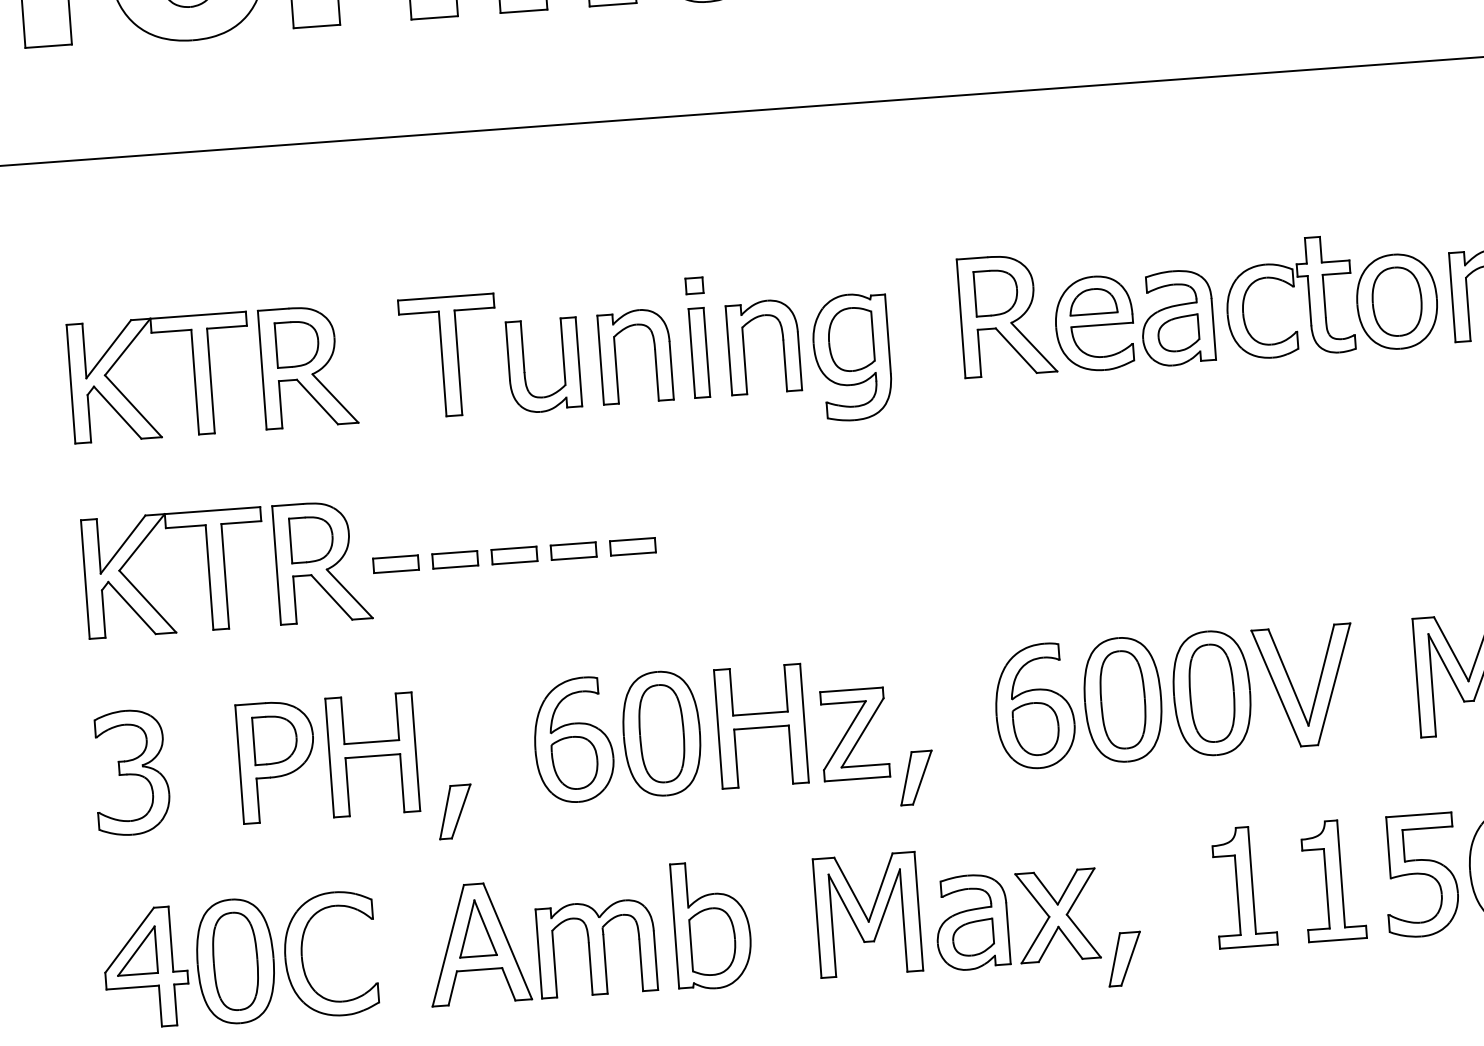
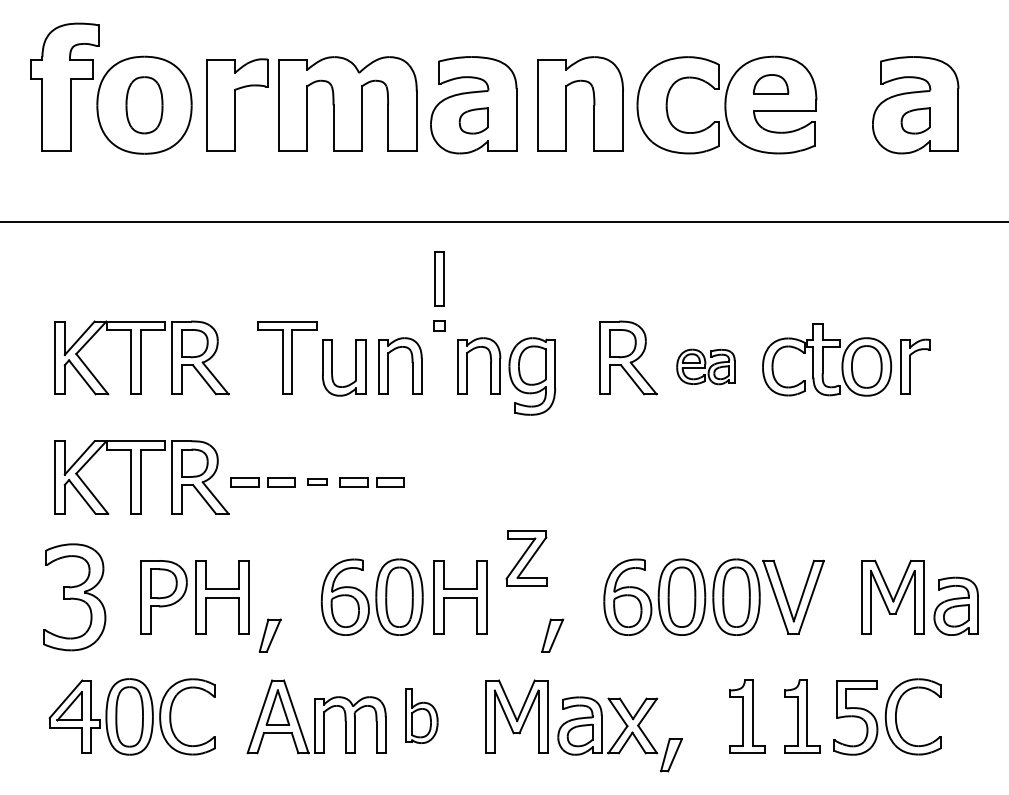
part: (1133, 320) -> (705, 366), size x0.6
part: (699, 352) -> (439, 278), moved
part: (514, 556) -> (317, 482), size x0.7
part: (853, 734) -> (526, 558), moved
part: (131, 771) -> (74, 596), size x1.4
part: (711, 924) -> (421, 715), size x0.7

